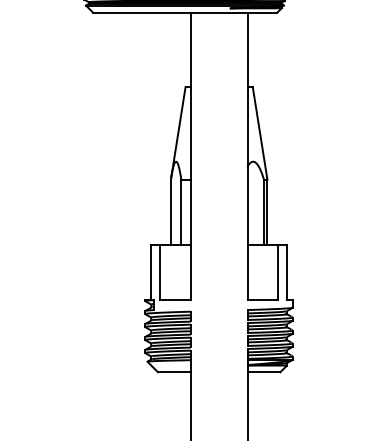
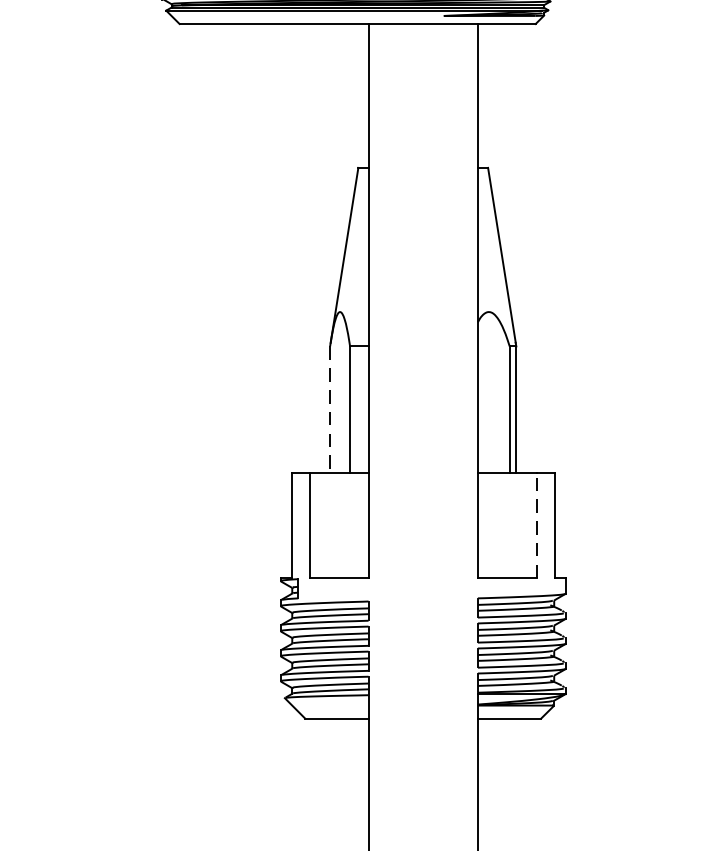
line: (170, 212) -> (329, 410), solid -> dashed
line: (277, 271) -> (535, 523), solid -> dashed

